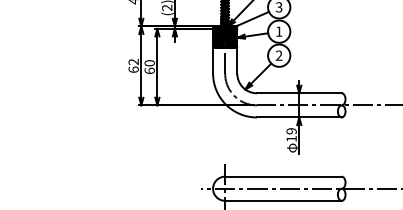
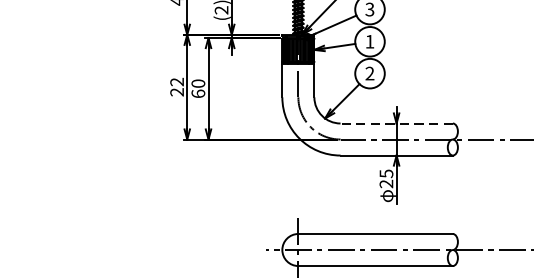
text: (133, 69) -> (176, 91), 62 -> 22
line: (298, 93) -> (395, 123), solid -> dashed
text: (291, 135) -> (386, 179), 19 -> 25

